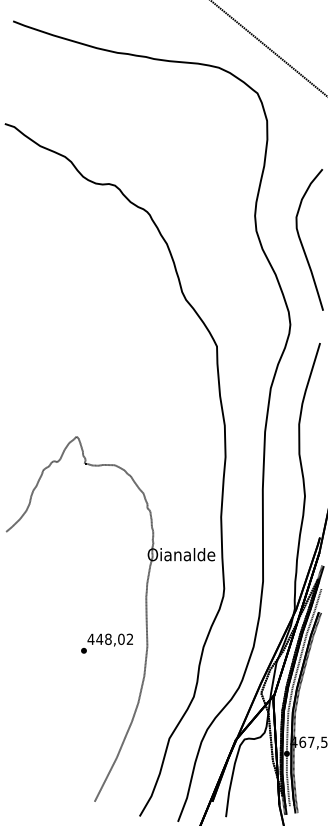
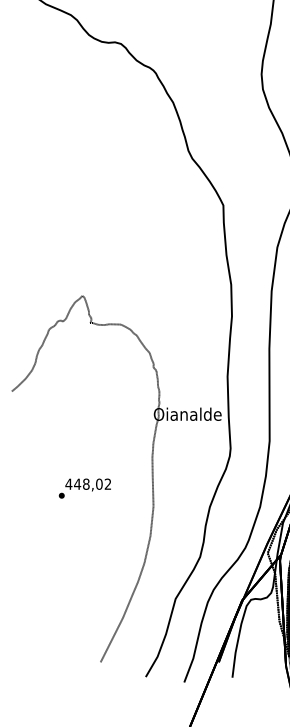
text: (106, 643) -> (84, 488), moved

